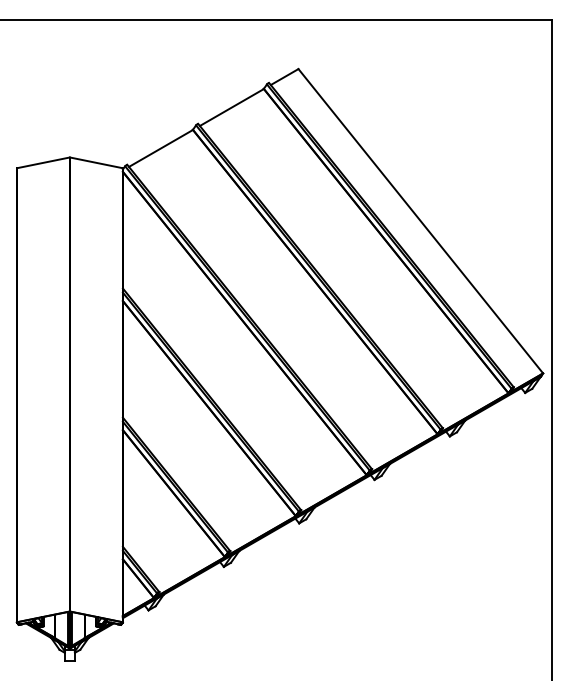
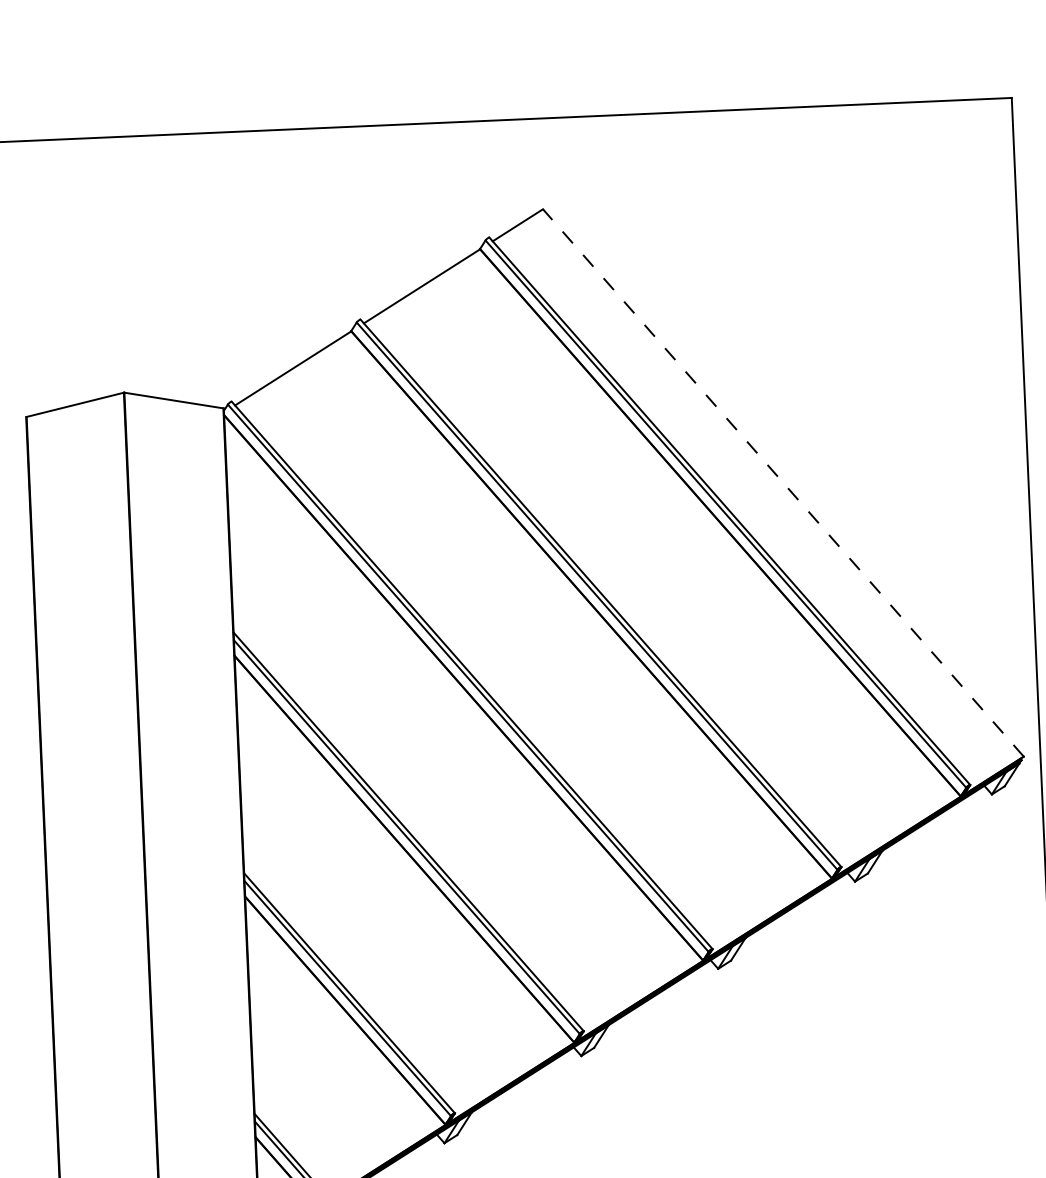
line: (420, 220) -> (782, 481), solid -> dashed

